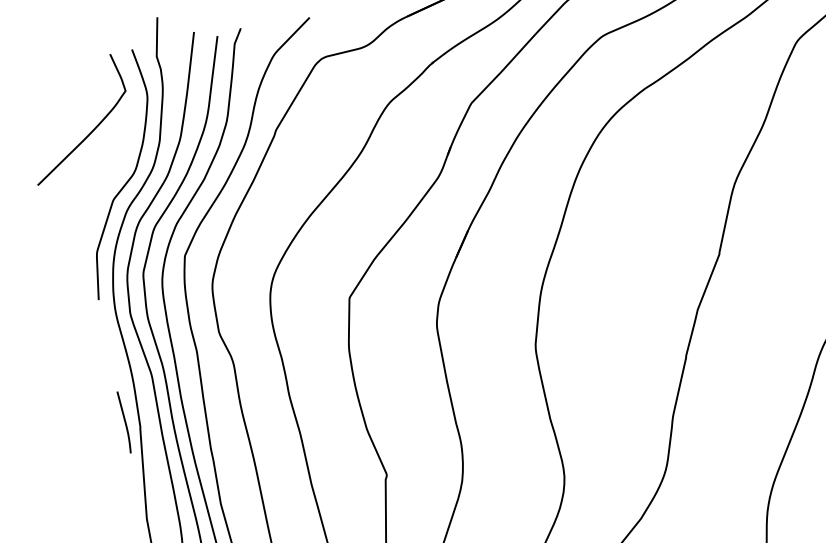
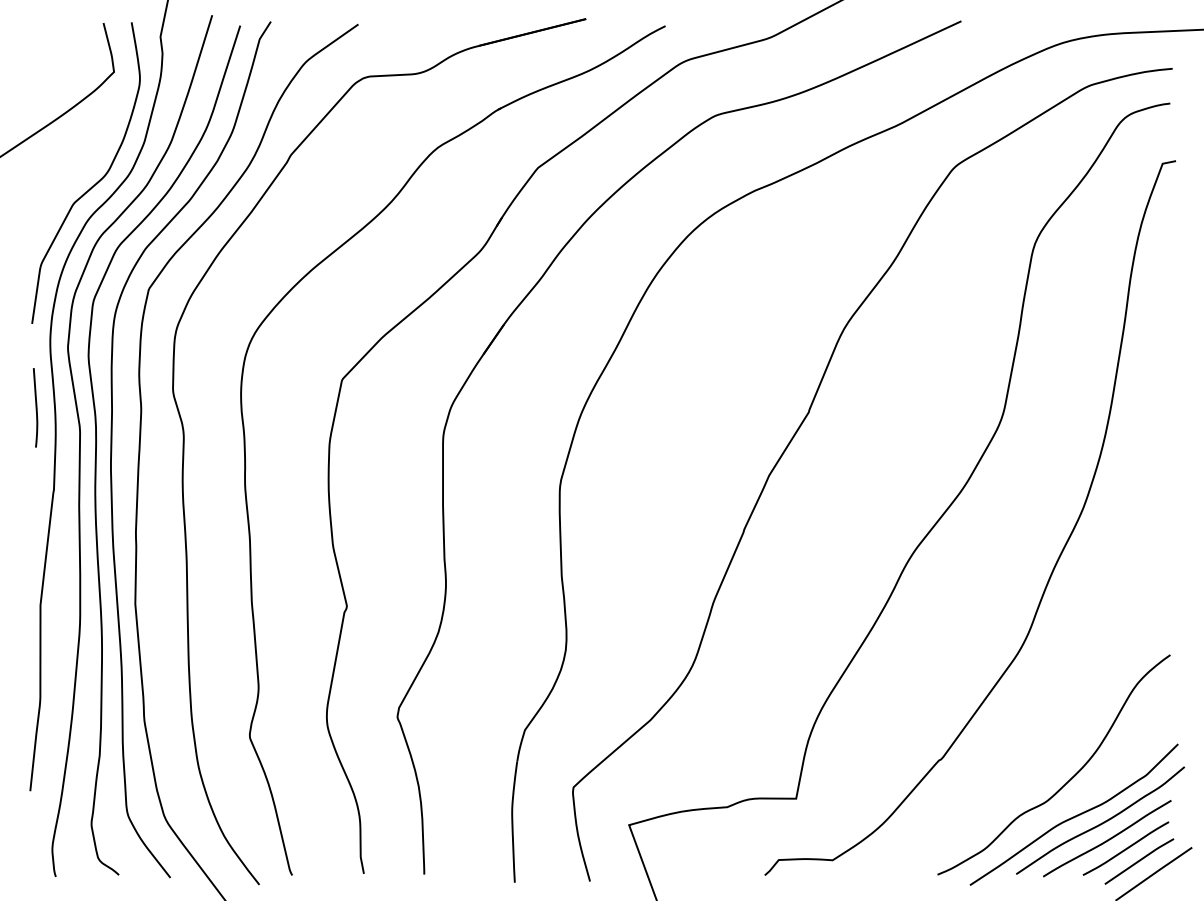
curve: (124, 422) -> (35, 407), moved

